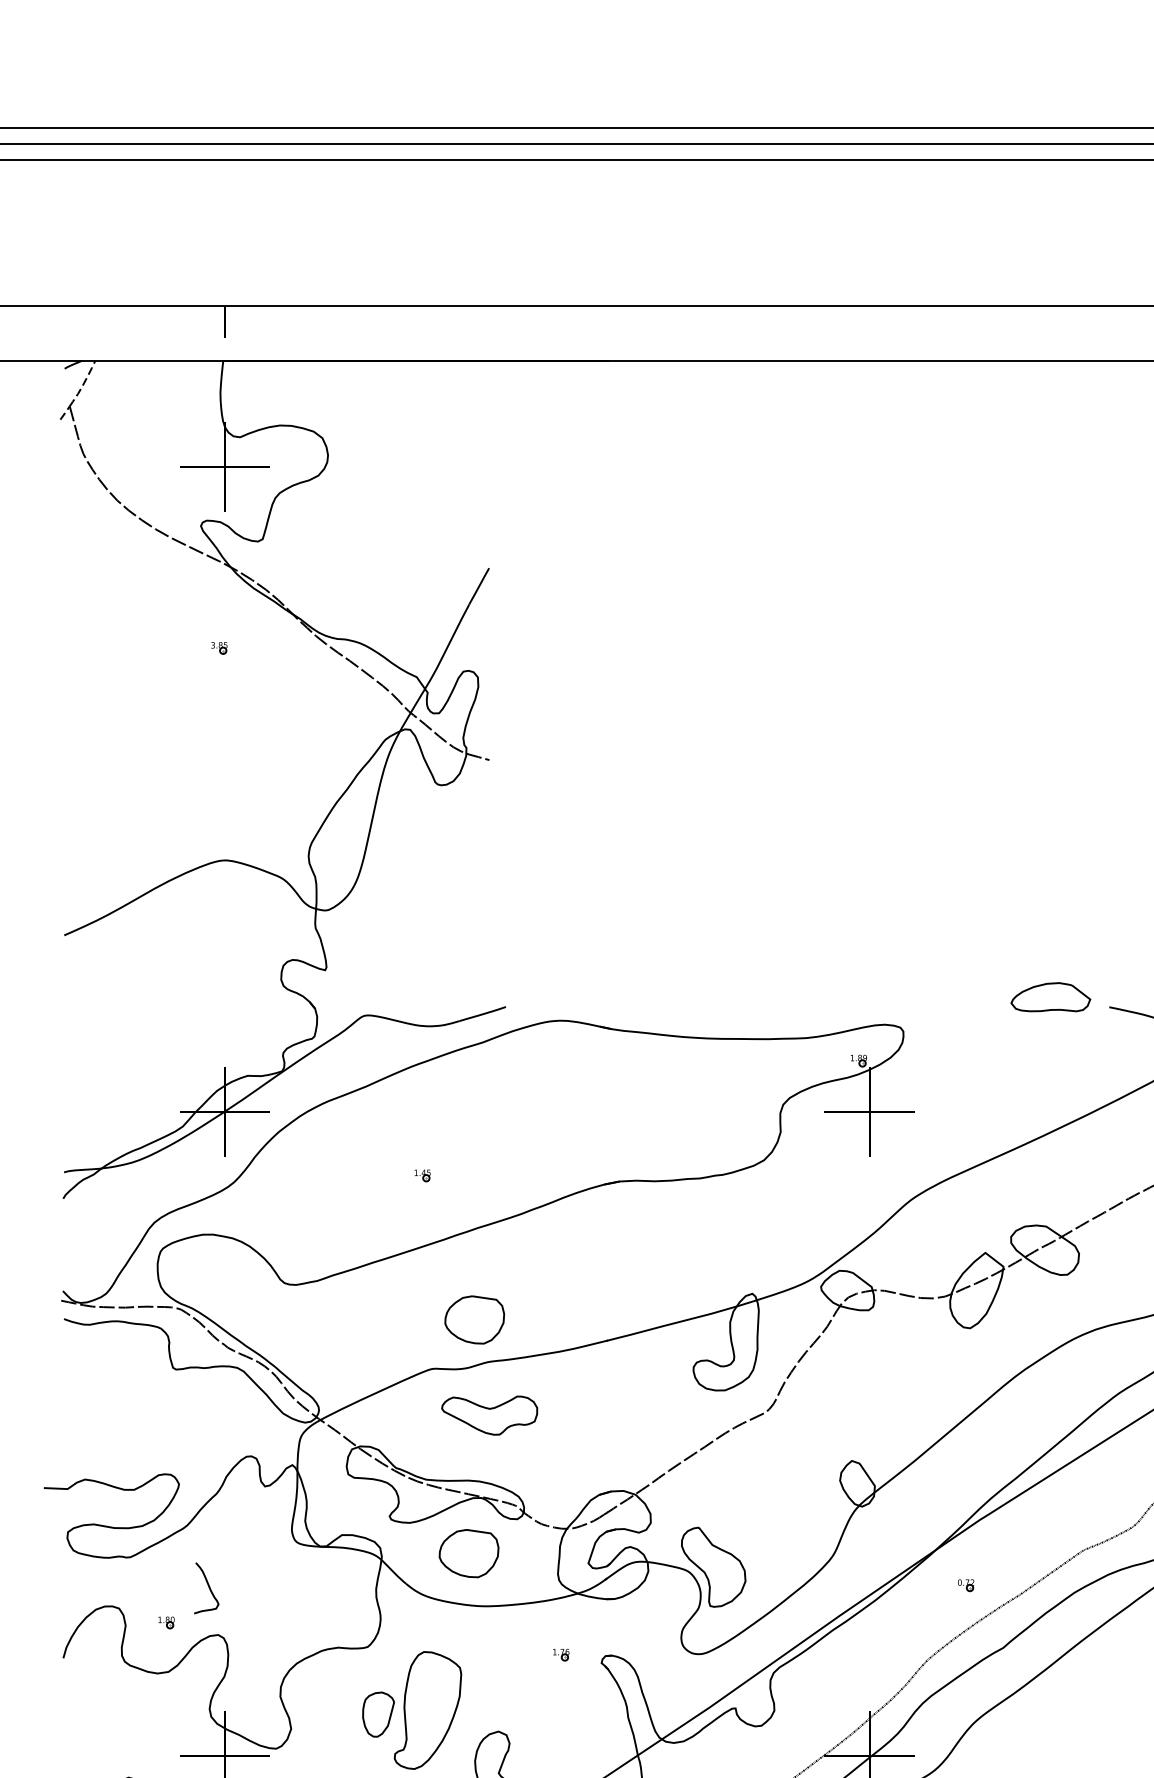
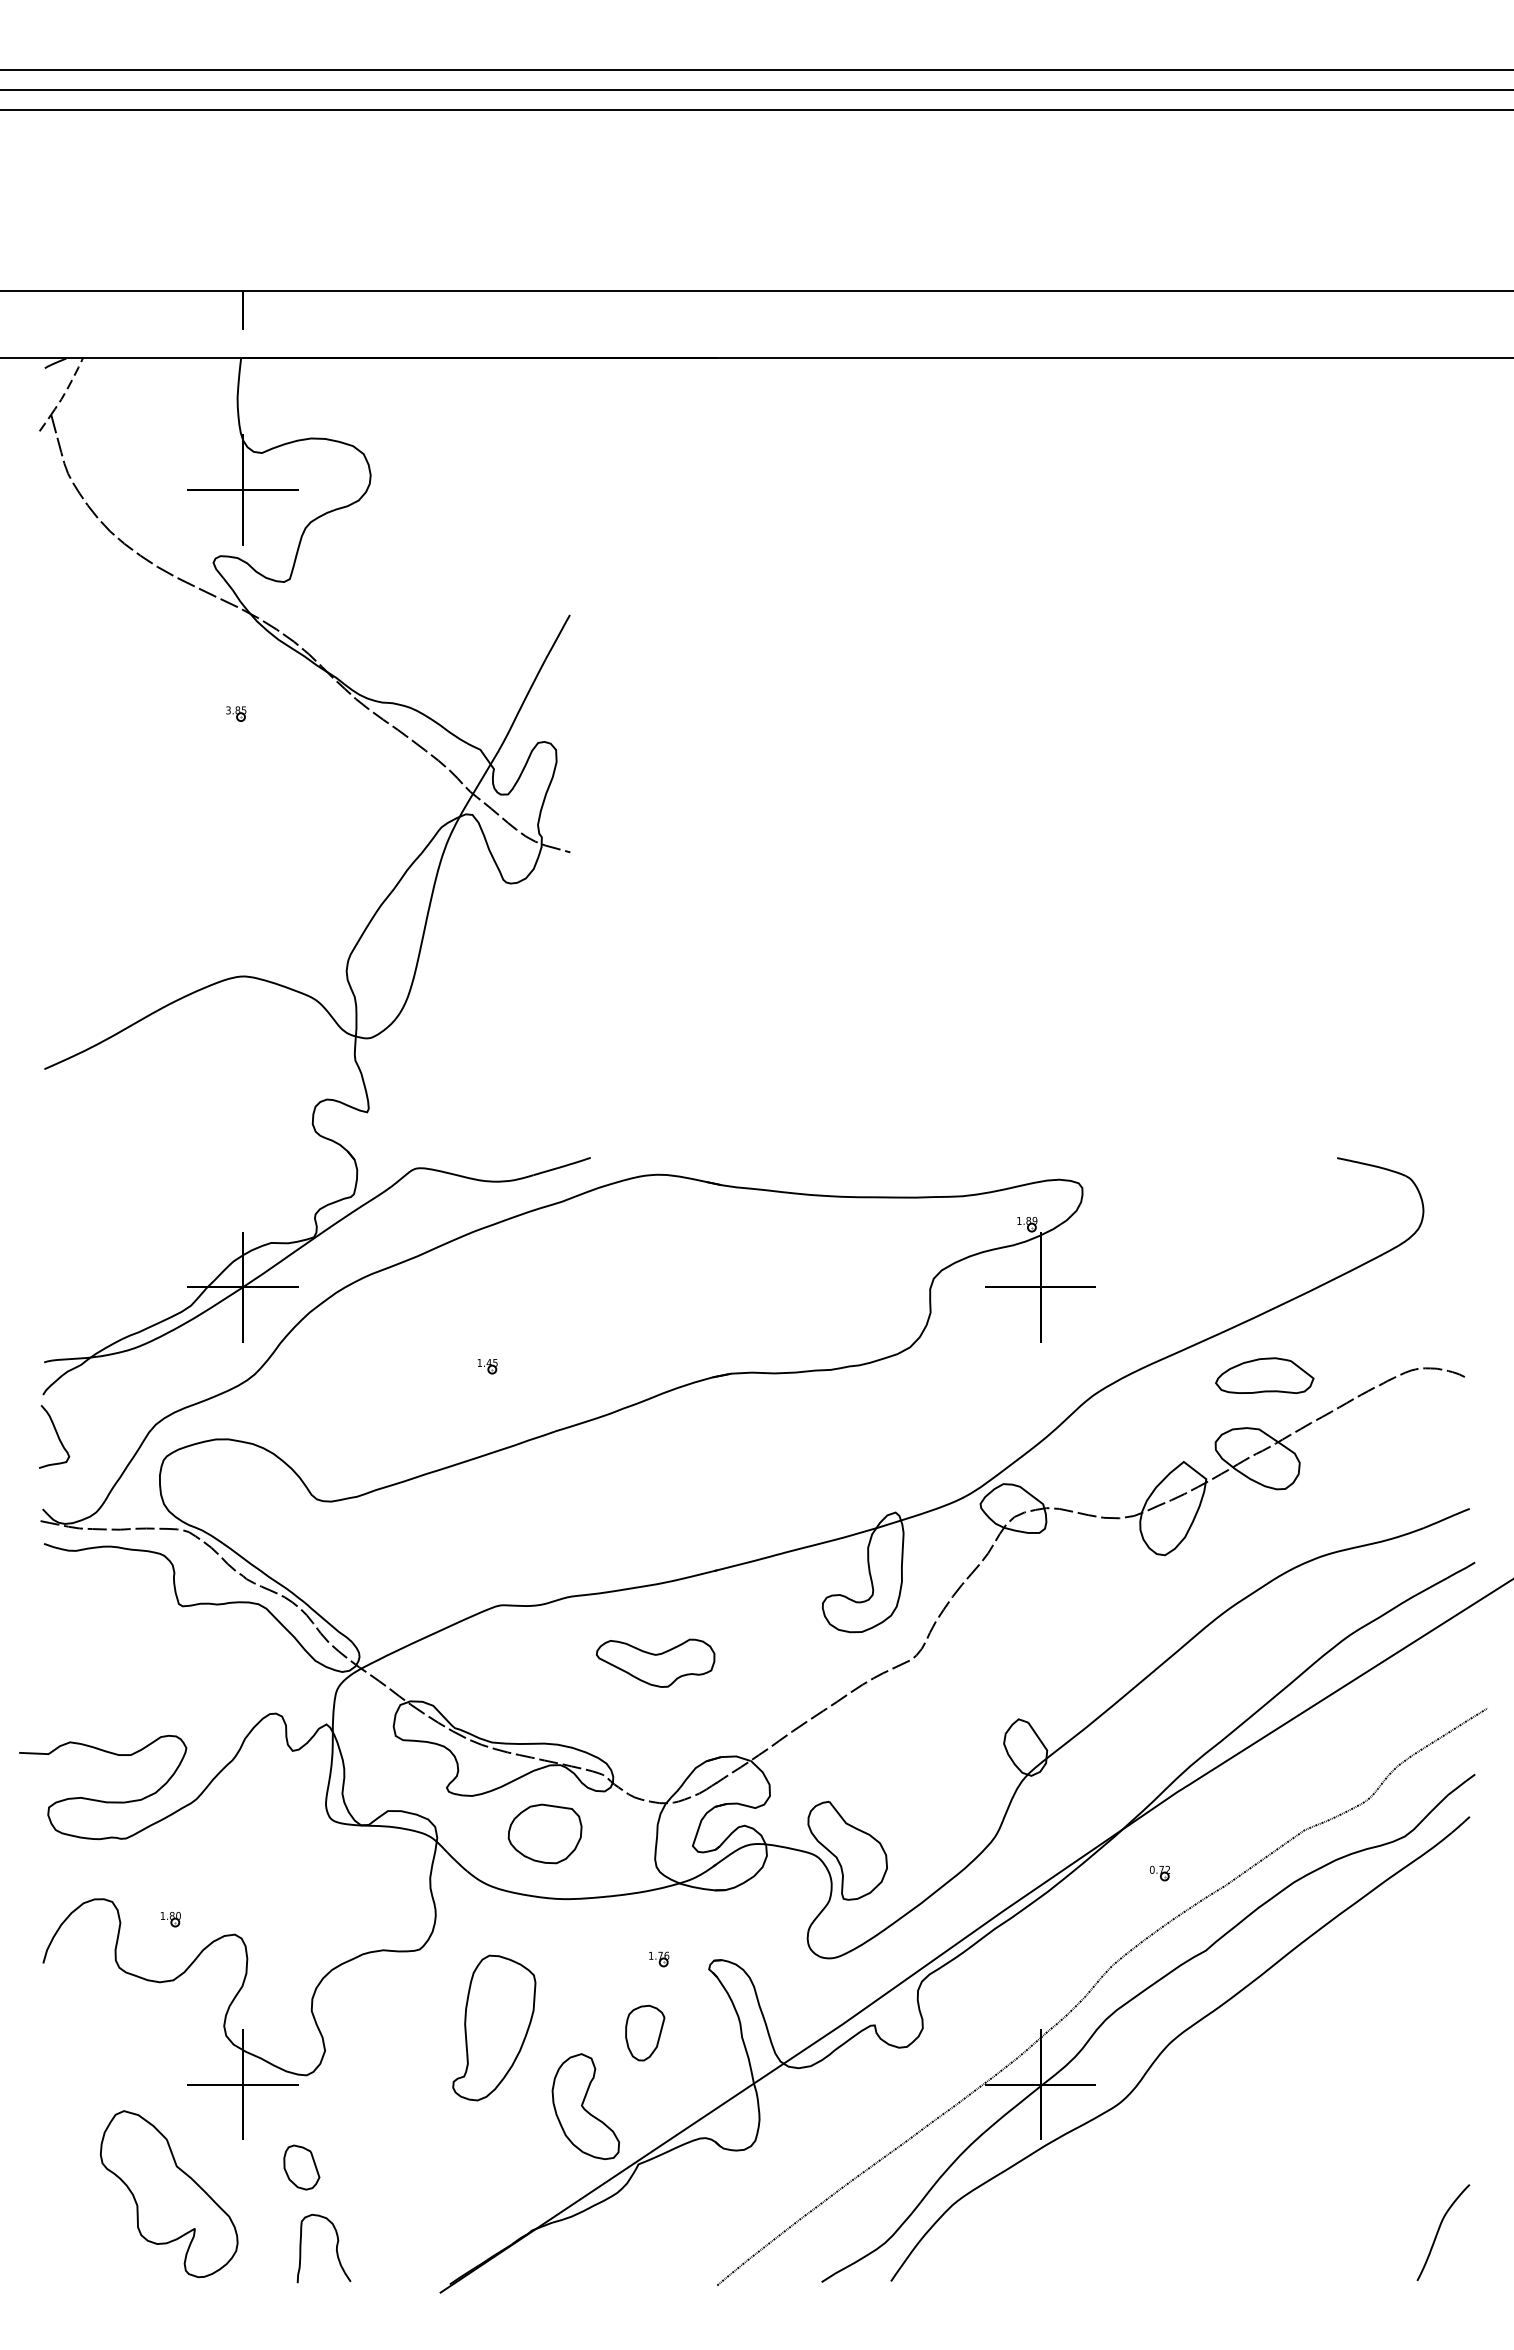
part: (1050, 997) -> (1264, 1375), moved
part: (474, 1319) -> (551, 1544), removed
part: (489, 1415) -> (655, 1662), moved
curve: (208, 1586) -> (56, 1434), moved
part: (378, 1714) -> (645, 2032), moved

